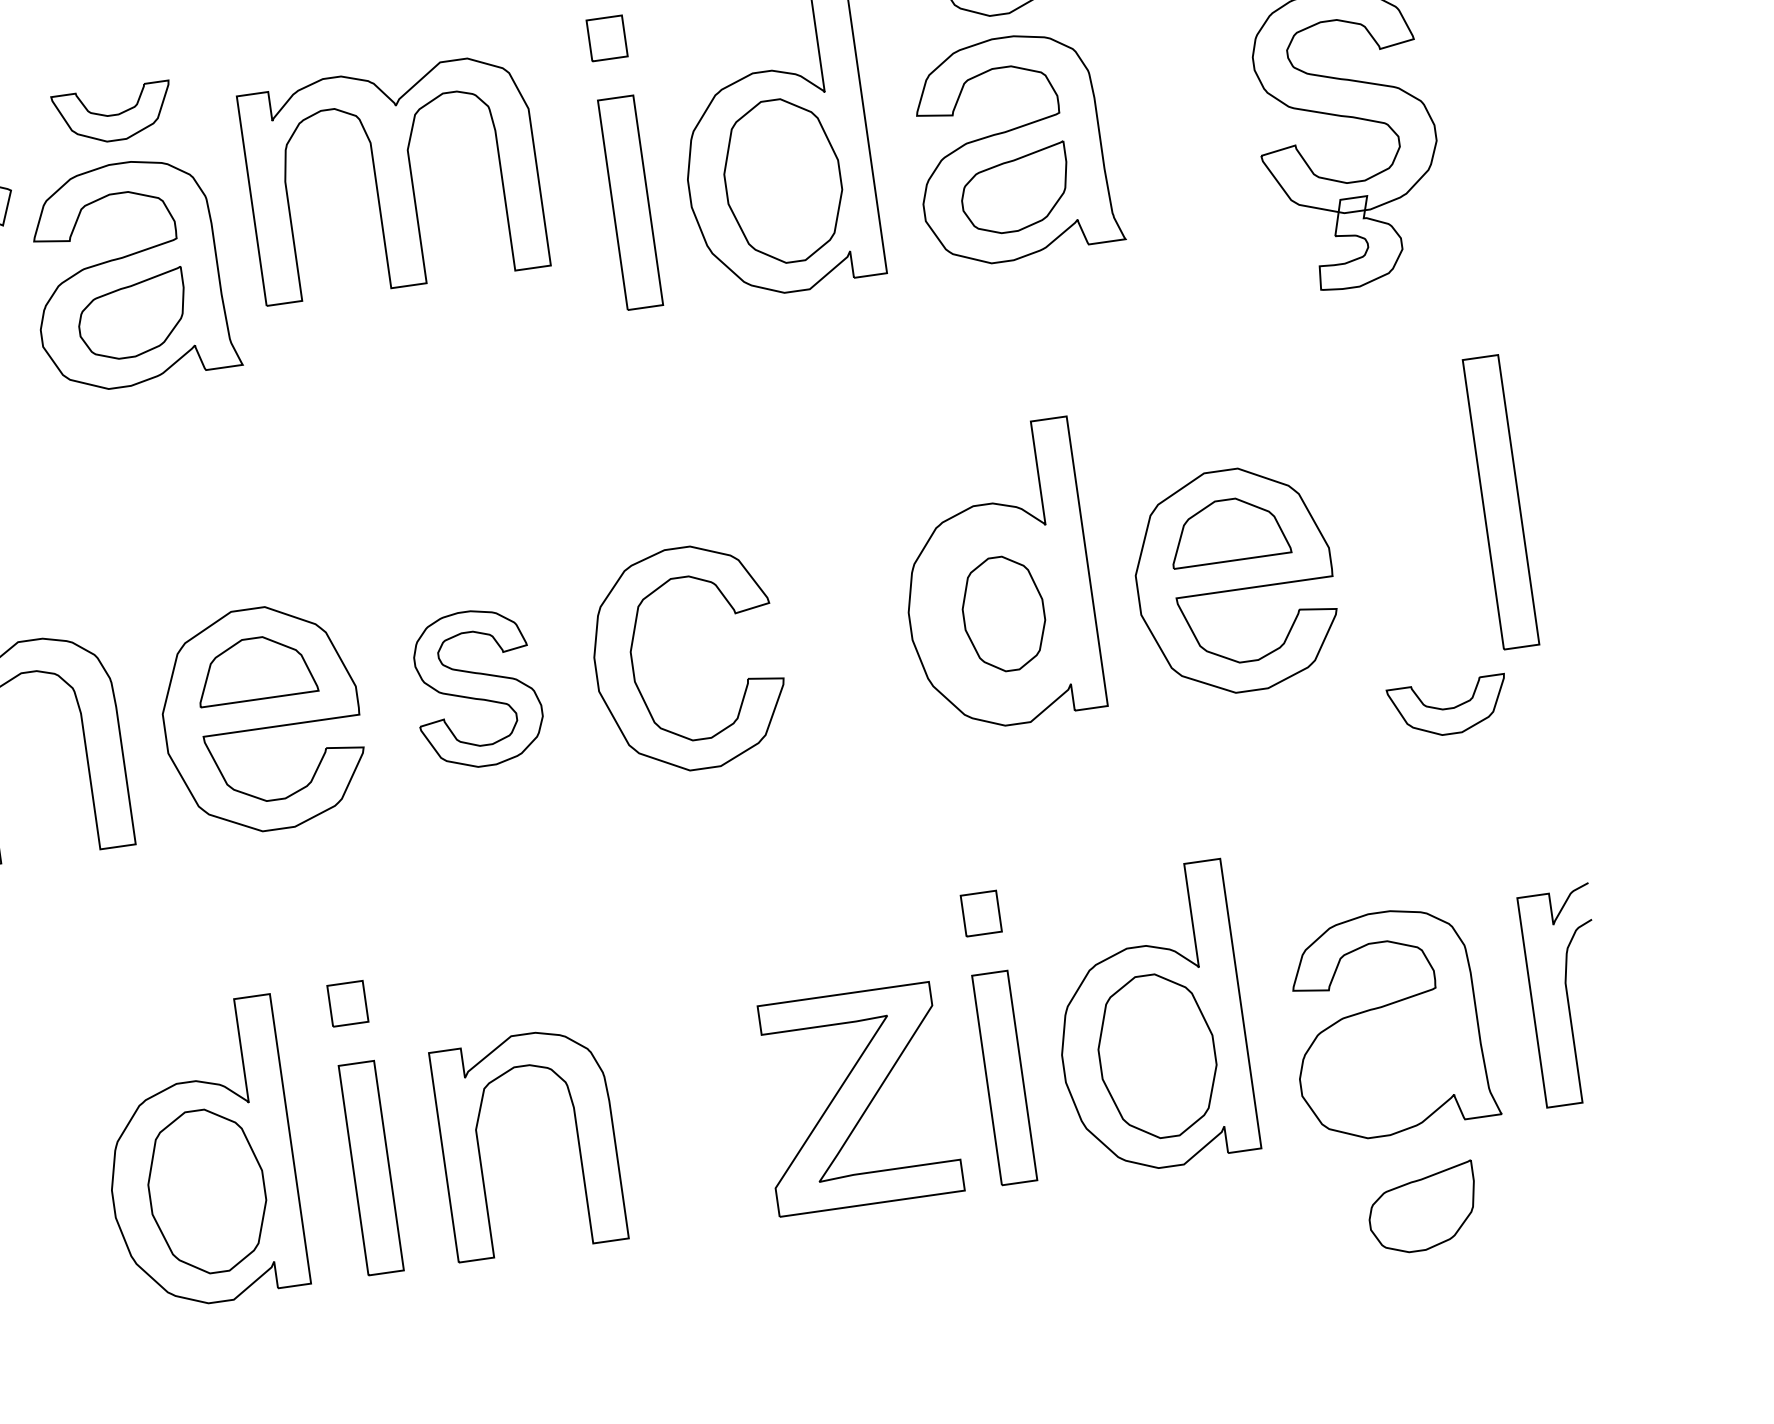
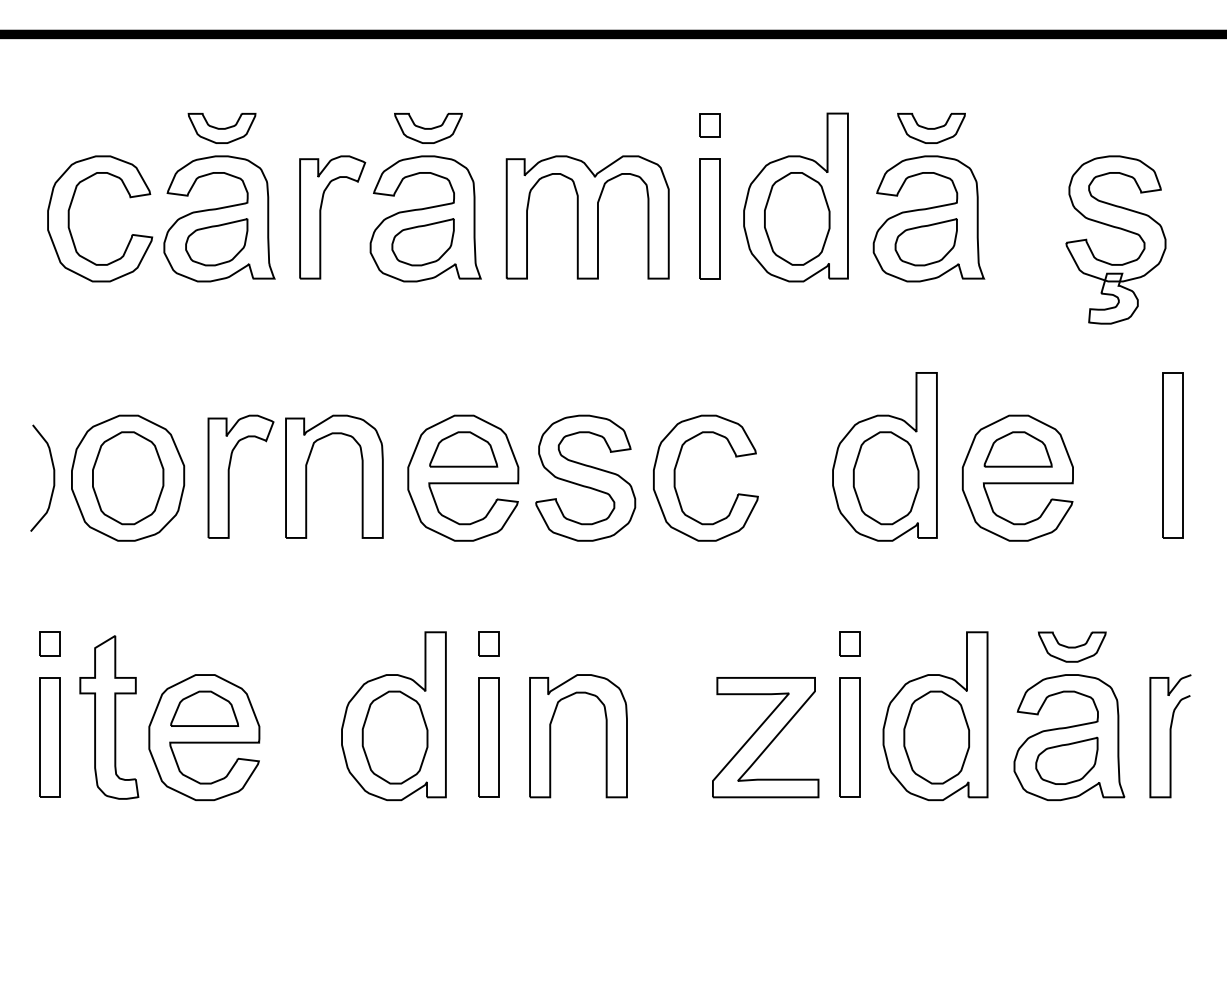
part: (393, 178) -> (587, 217), moved
part: (1002, 614) -> (885, 478), size x1.43
part: (476, 687) -> (585, 477), size x1.43
part: (1449, 706) -> (1072, 646), moved
part: (1422, 1208) -> (1066, 760), moved

